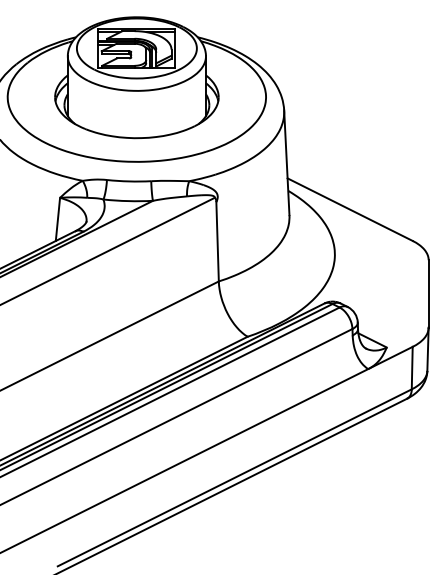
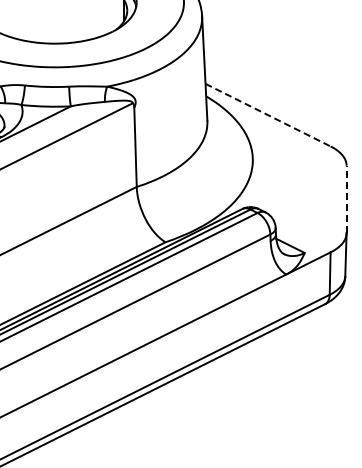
line: (350, 209) -> (268, 114), solid -> dashed
line: (428, 293) -> (346, 198), solid -> dashed

